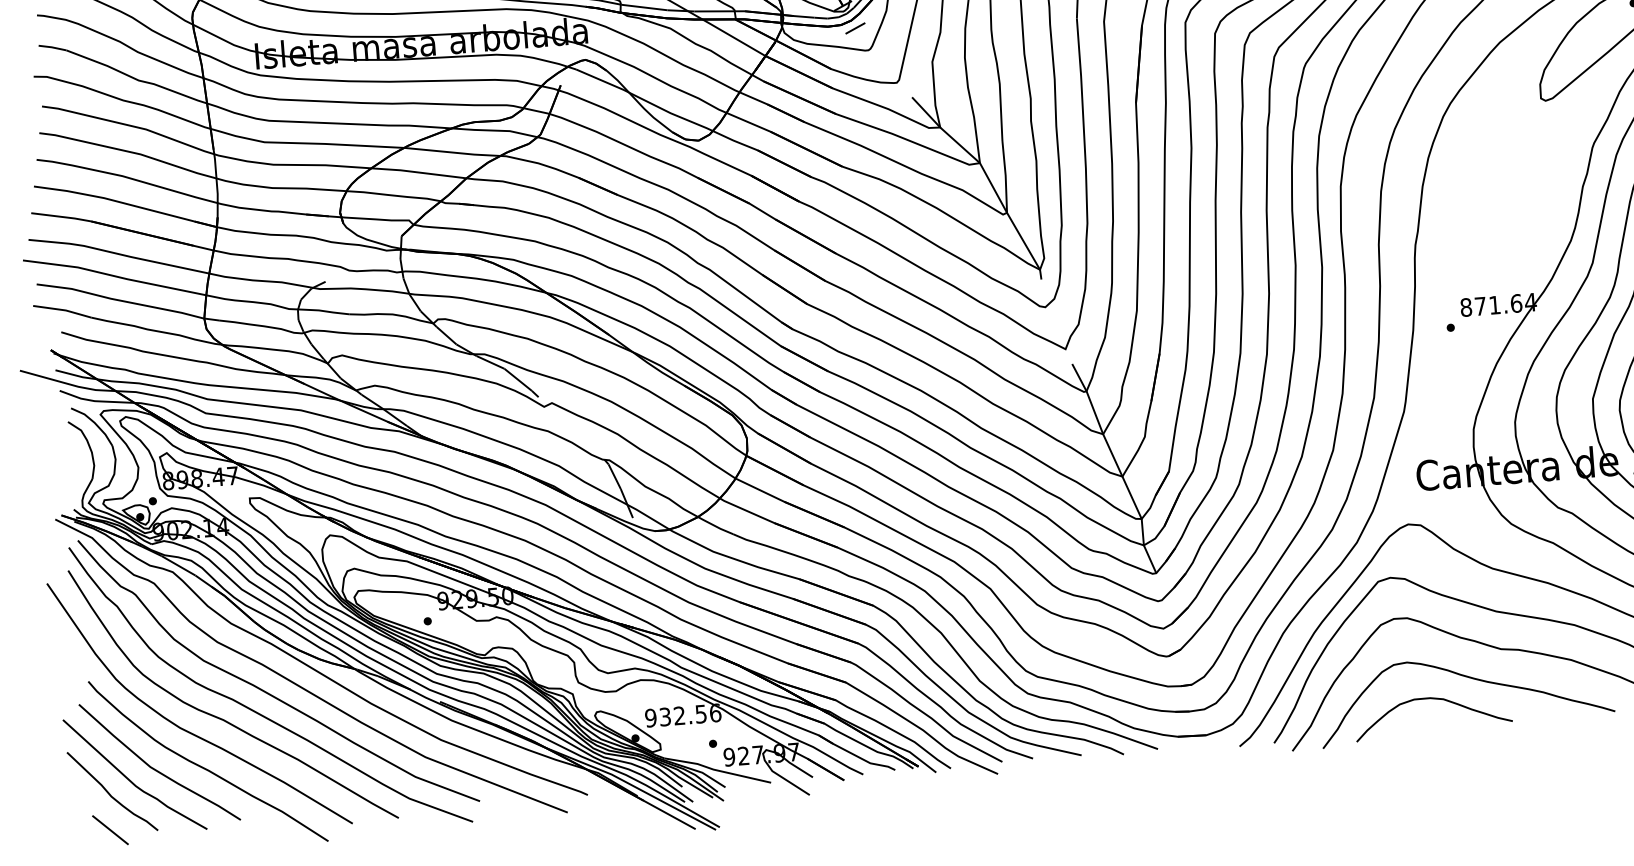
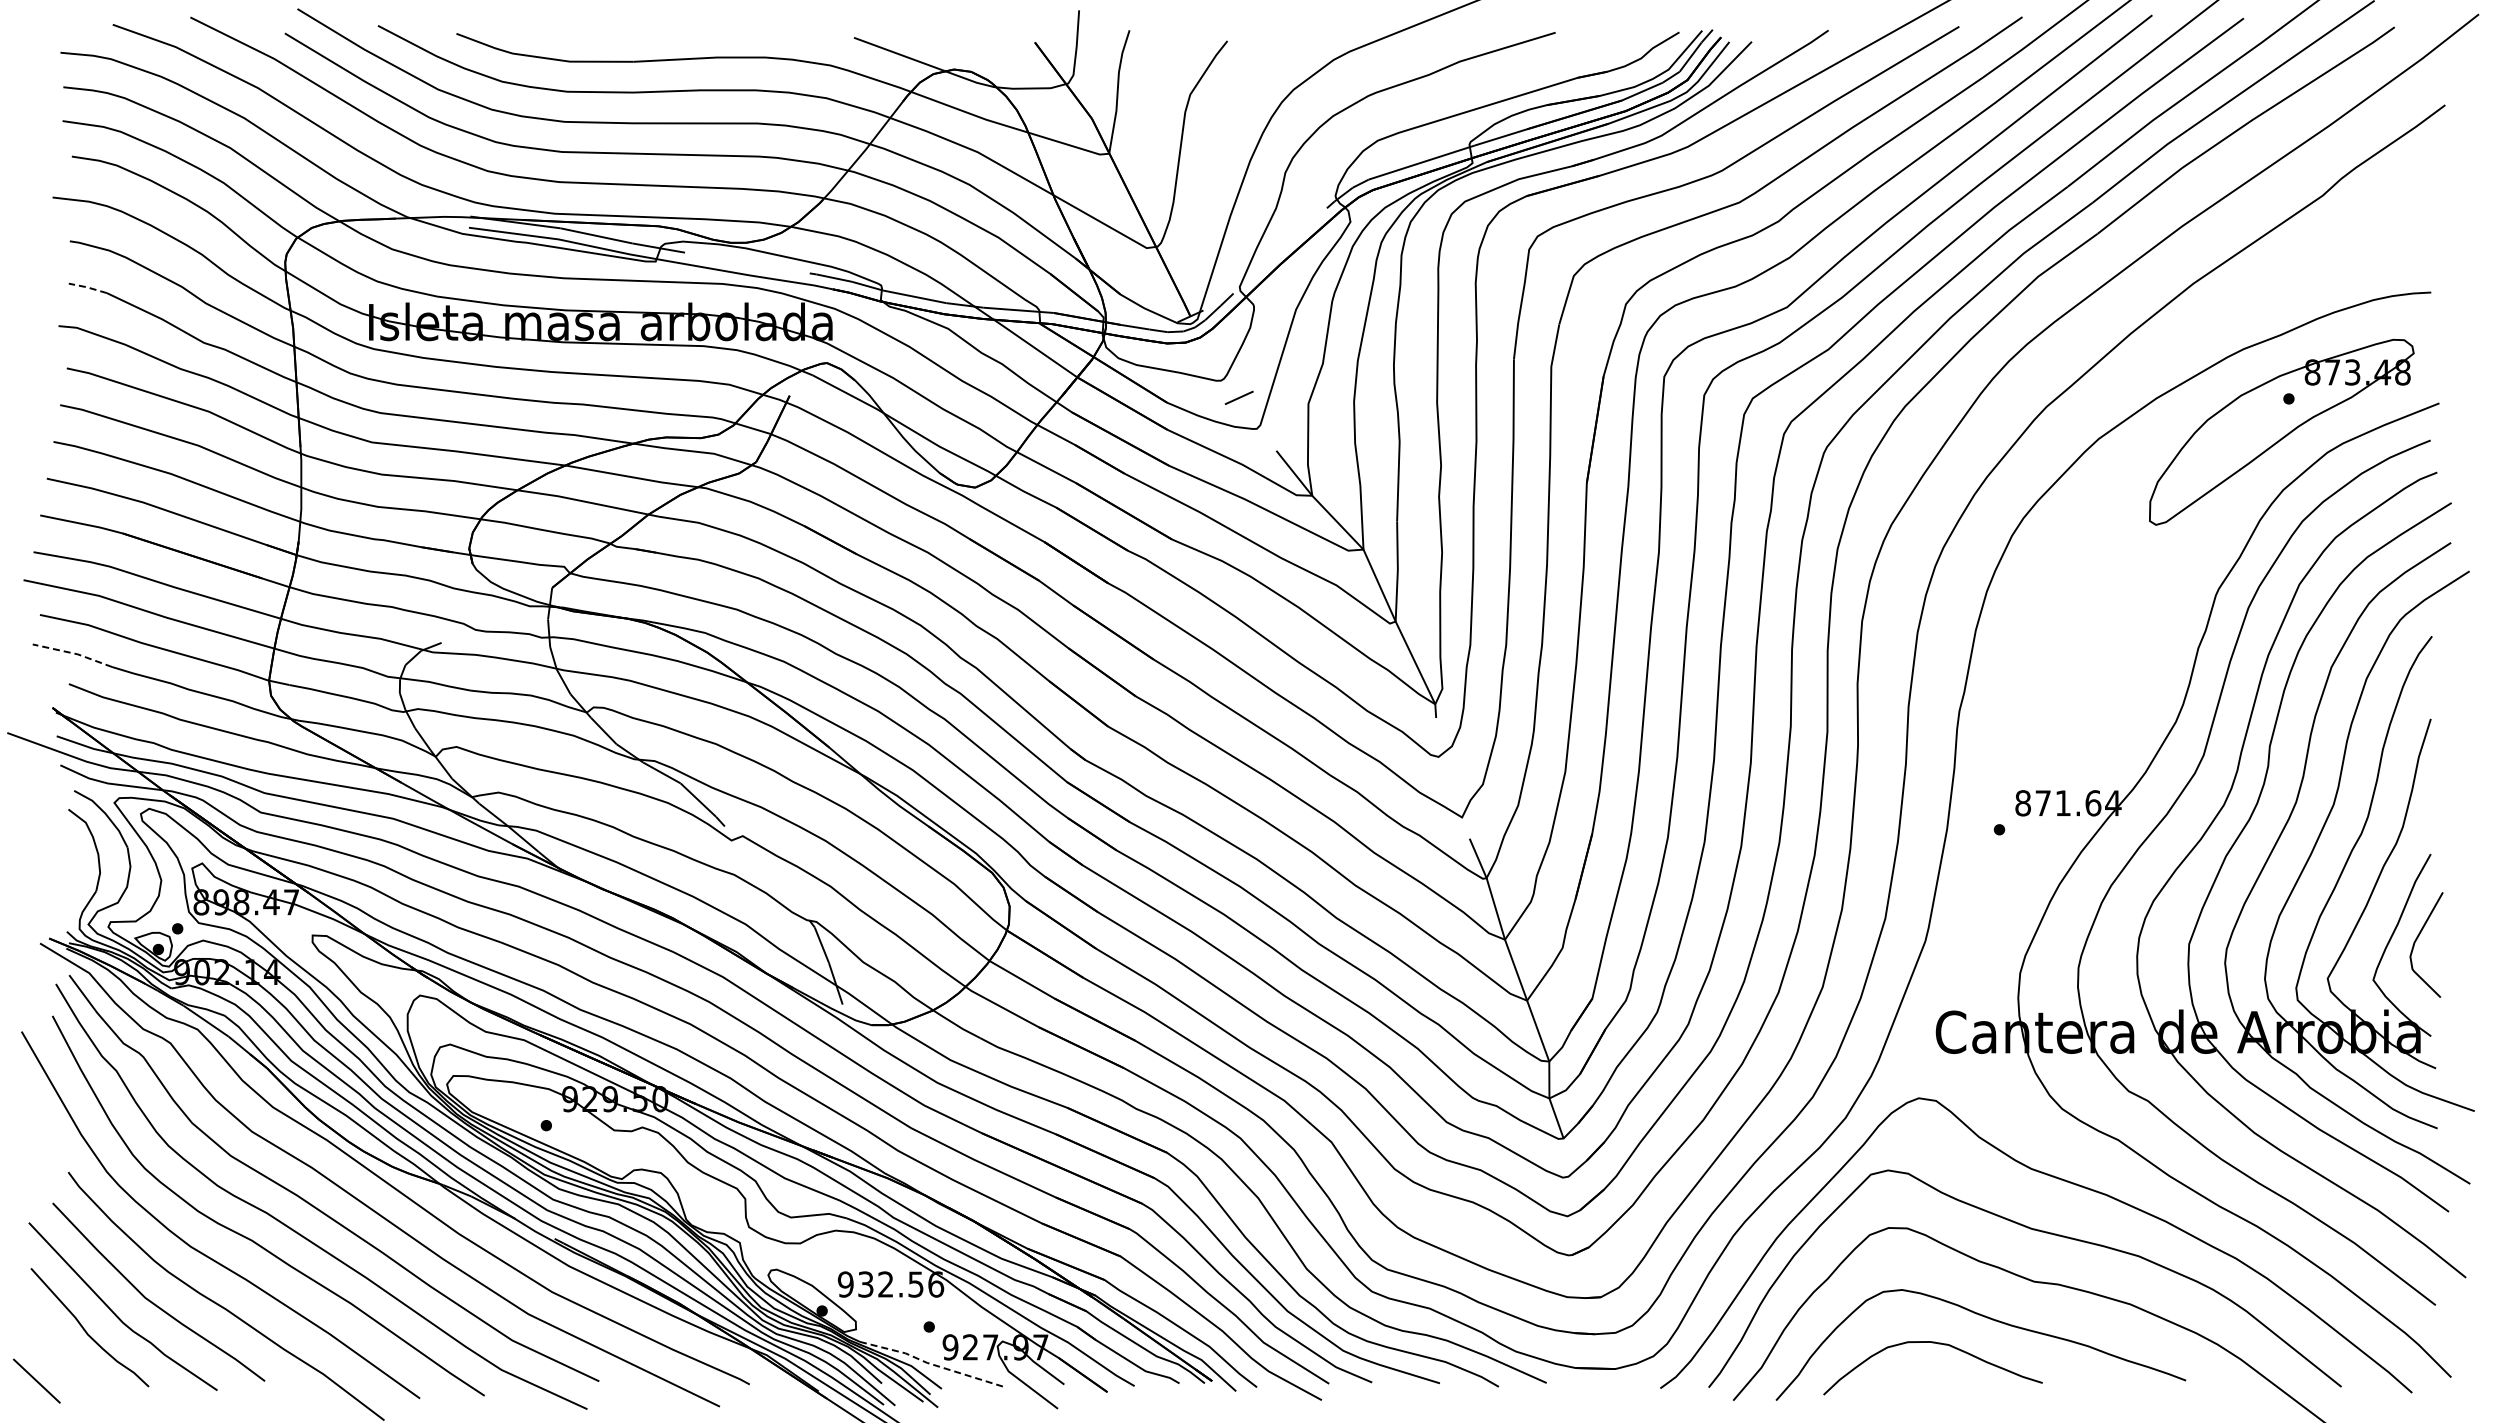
line: (854, 28) -> (1238, 397), moved
line: (51, 47) -> (86, 287), solid -> dashed
line: (62, 310) -> (73, 653), solid -> dashed
line: (716, 770) -> (931, 1364), solid -> dashed
line: (110, 829) -> (36, 1380), moved

